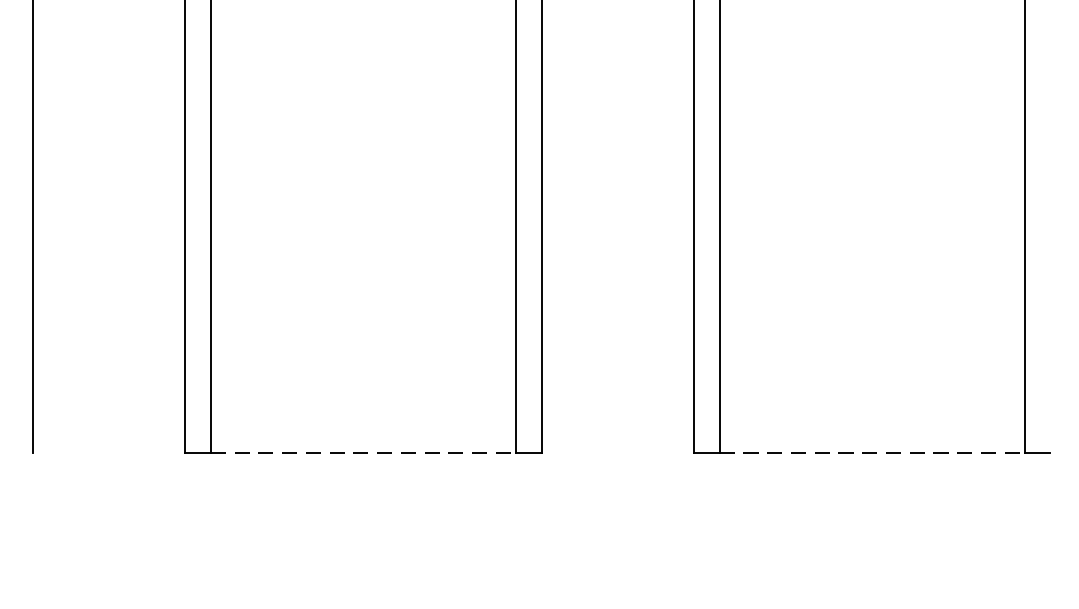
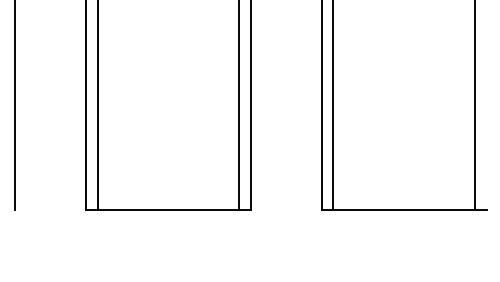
line: (363, 452) -> (168, 209), dashed -> solid
line: (873, 452) -> (404, 209), dashed -> solid

